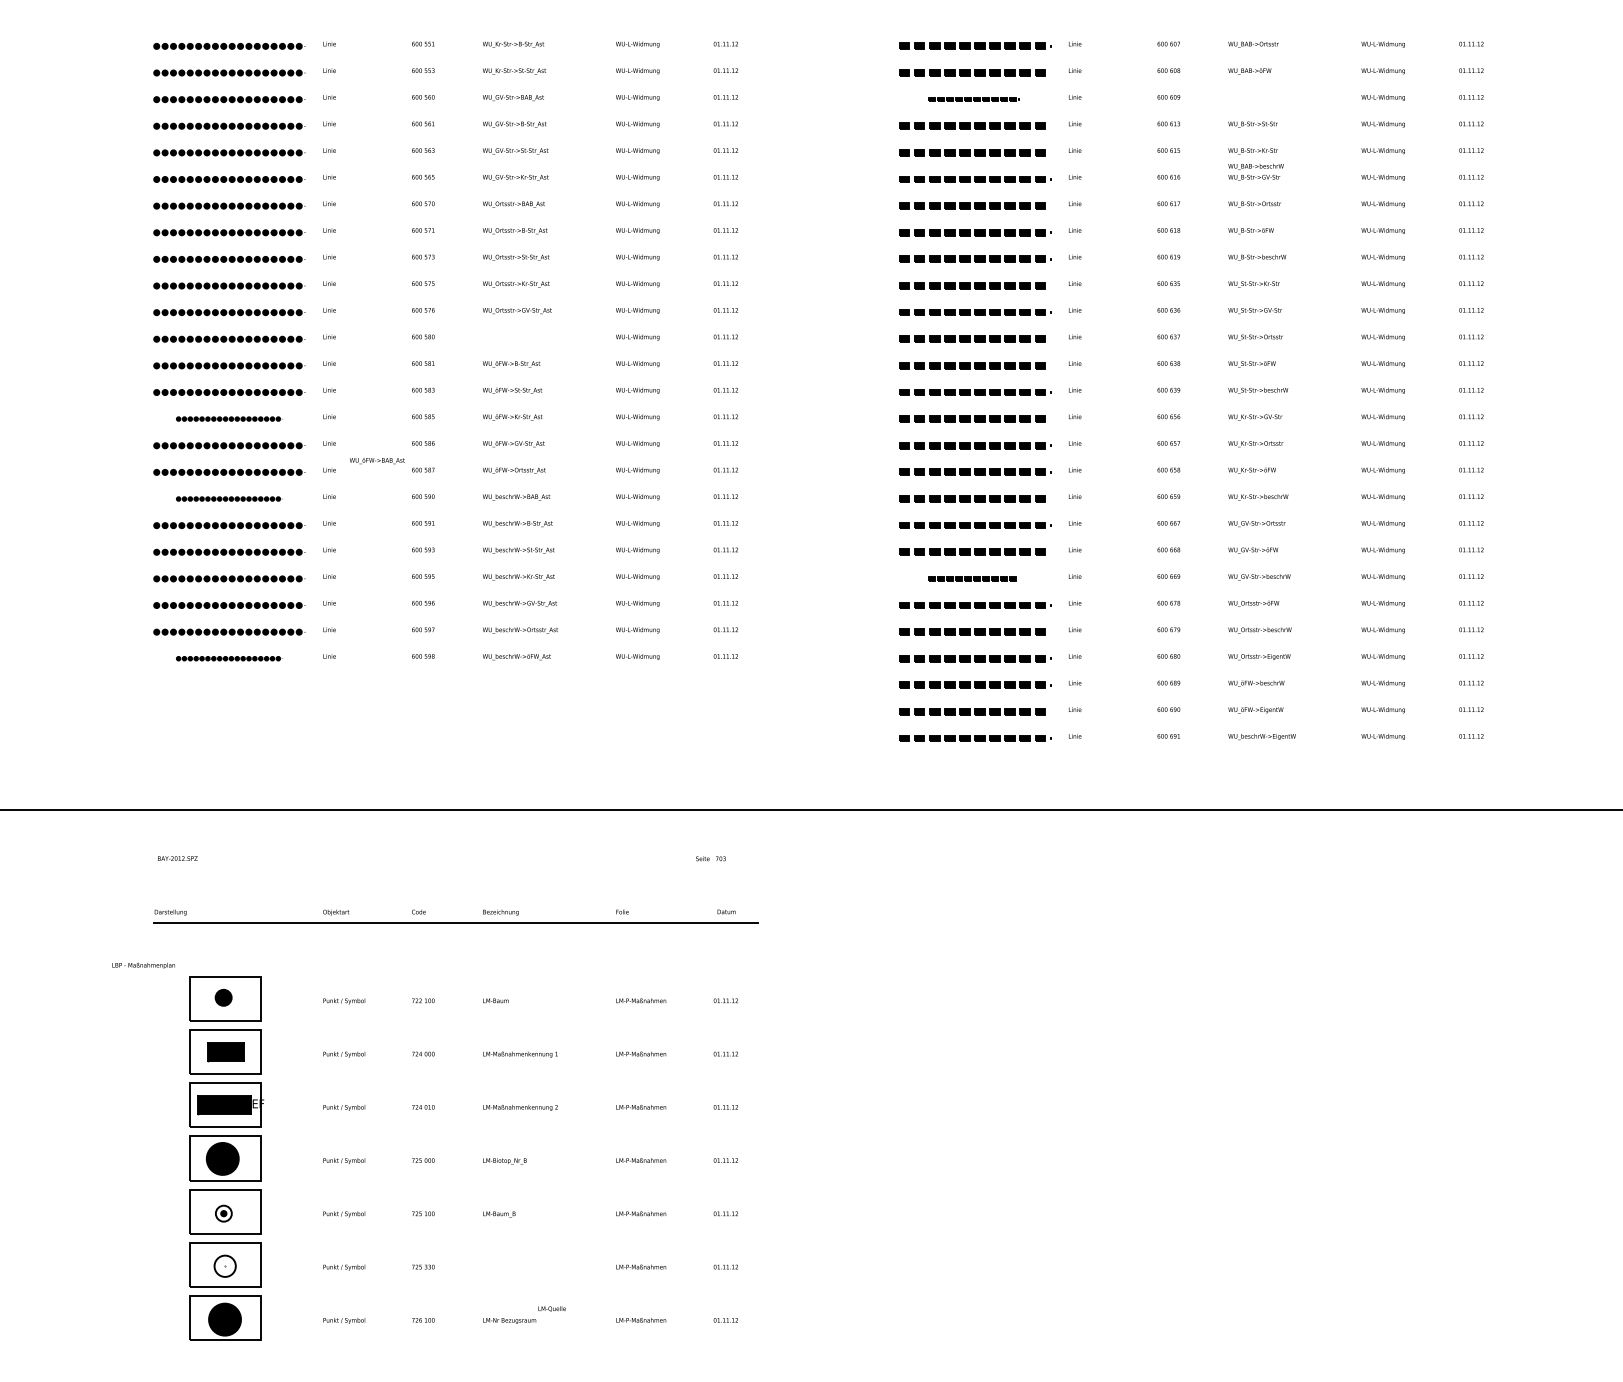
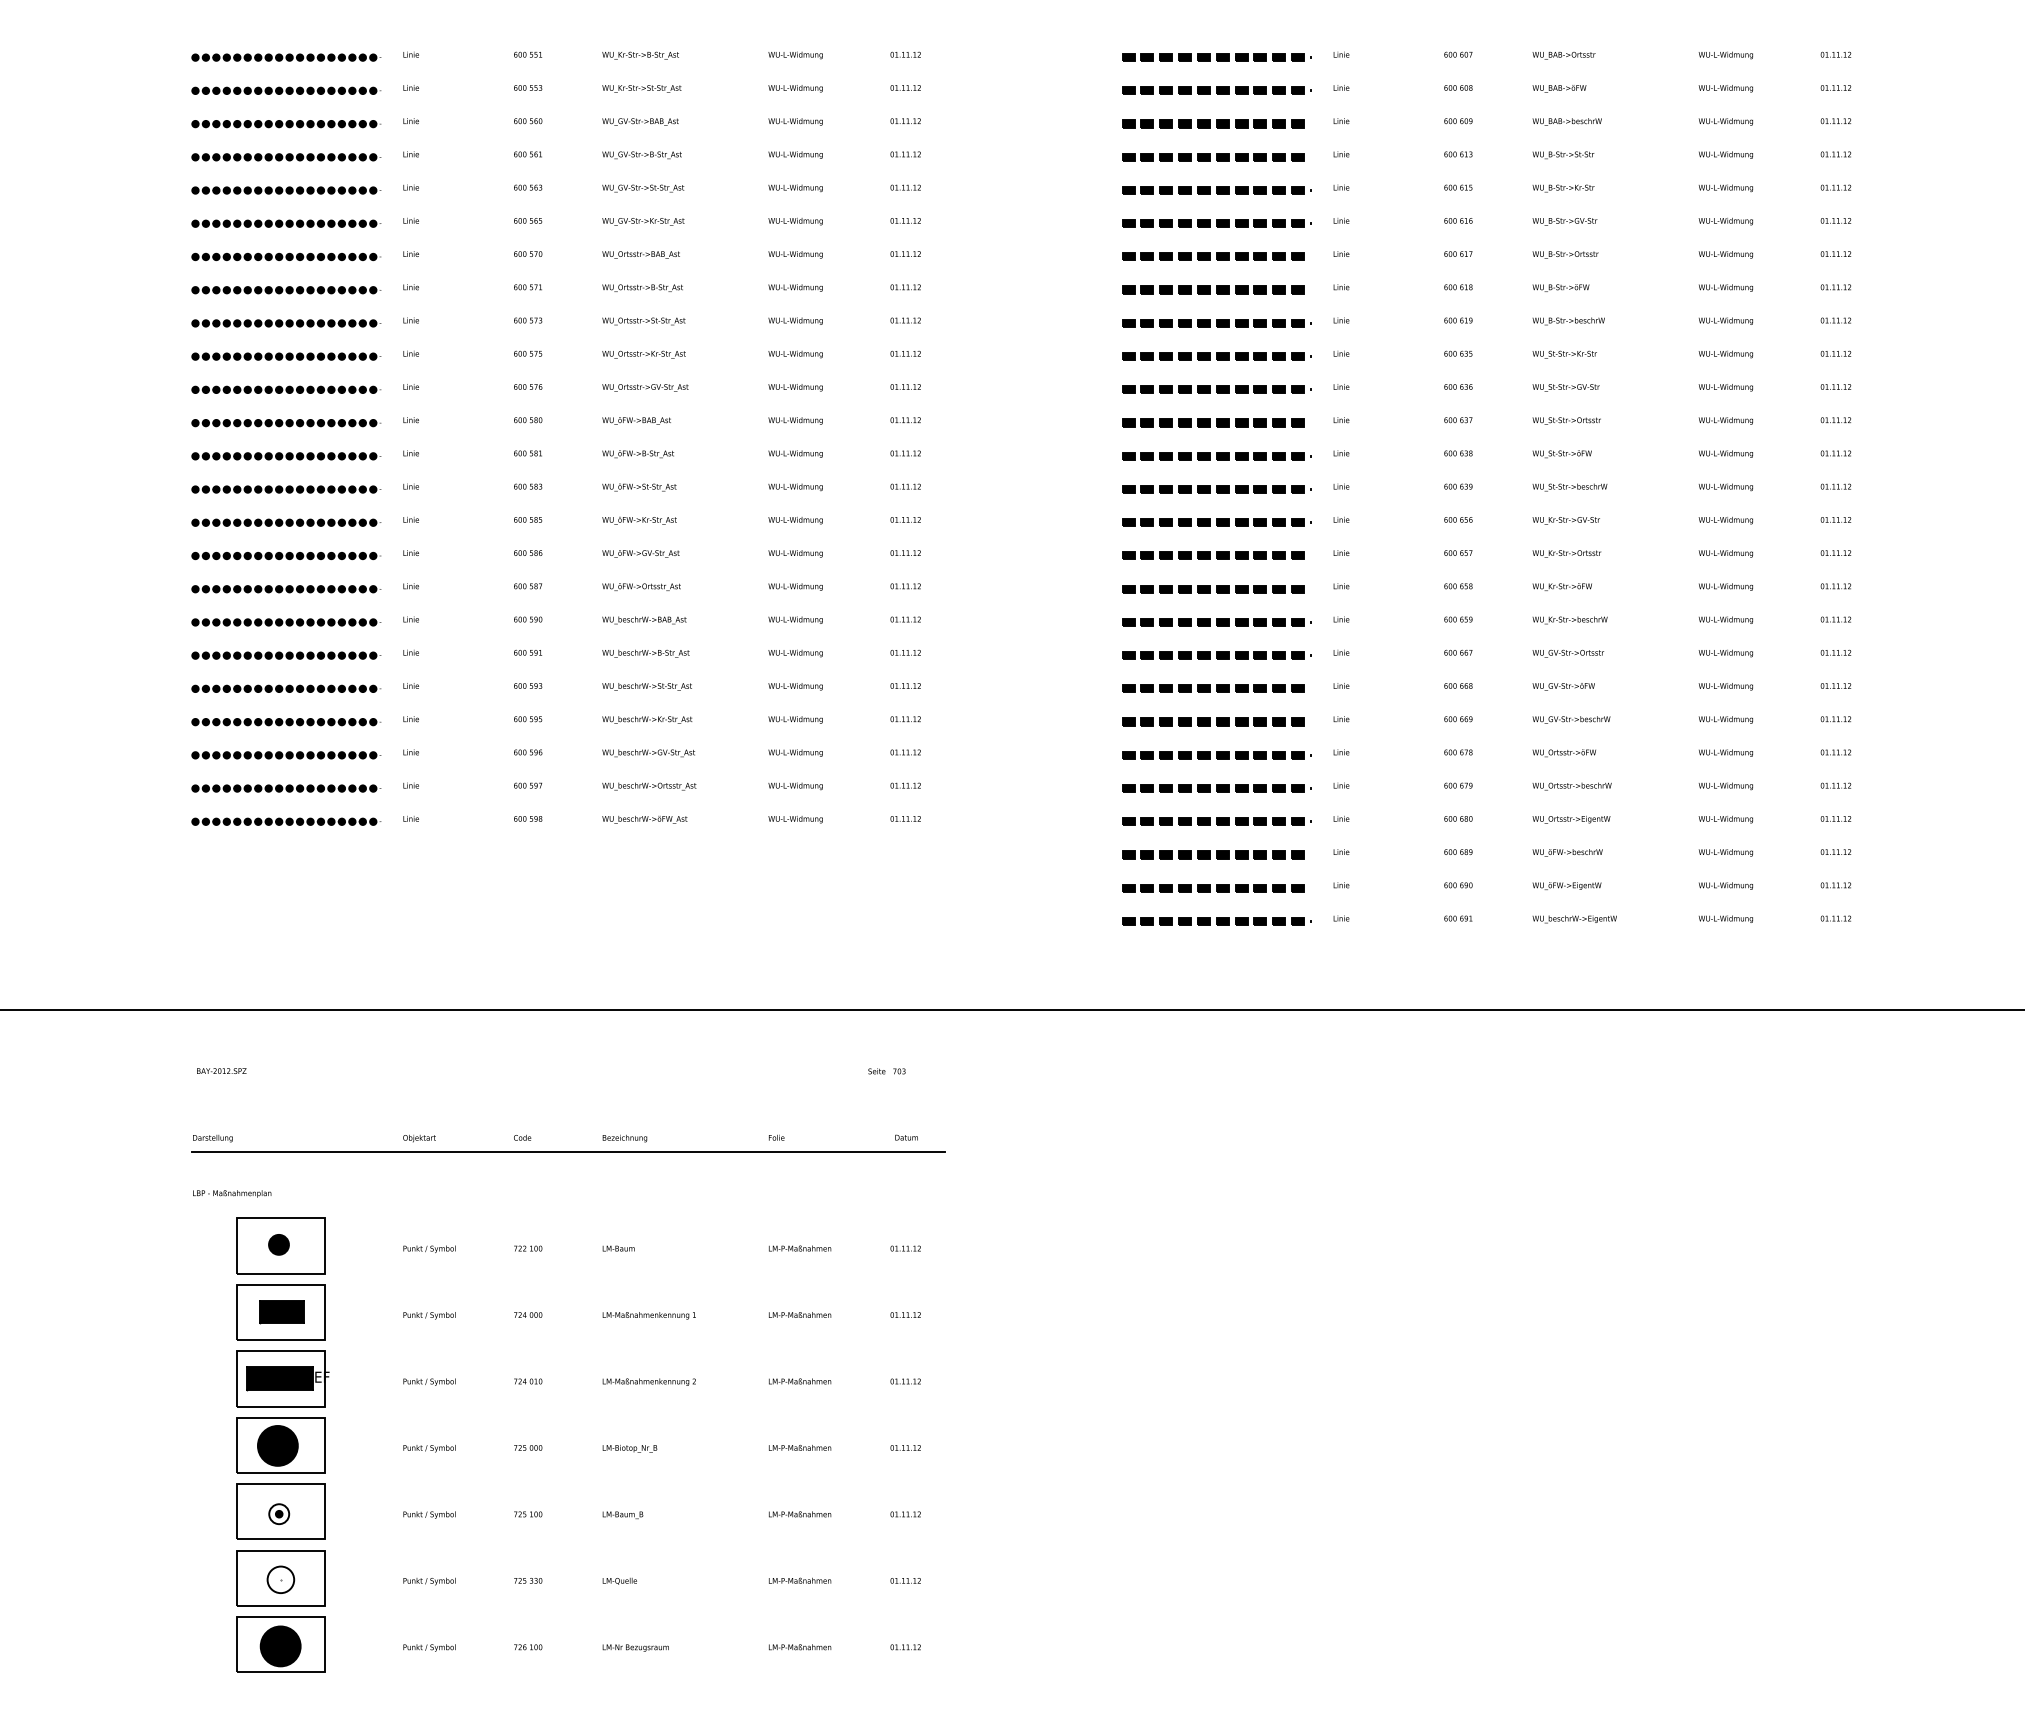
part: (972, 99) -> (1213, 123), size x1.67
text: (1255, 166) -> (1566, 121), moved
part: (229, 418) -> (286, 522), size x1.43
text: (377, 460) -> (636, 420), moved
part: (229, 499) -> (286, 622), size x1.43
part: (972, 578) -> (1213, 721), size x1.67
part: (229, 658) -> (286, 821), size x1.43
text: (143, 965) -> (232, 1193), moved
text: (551, 1308) -> (619, 1580), moved

